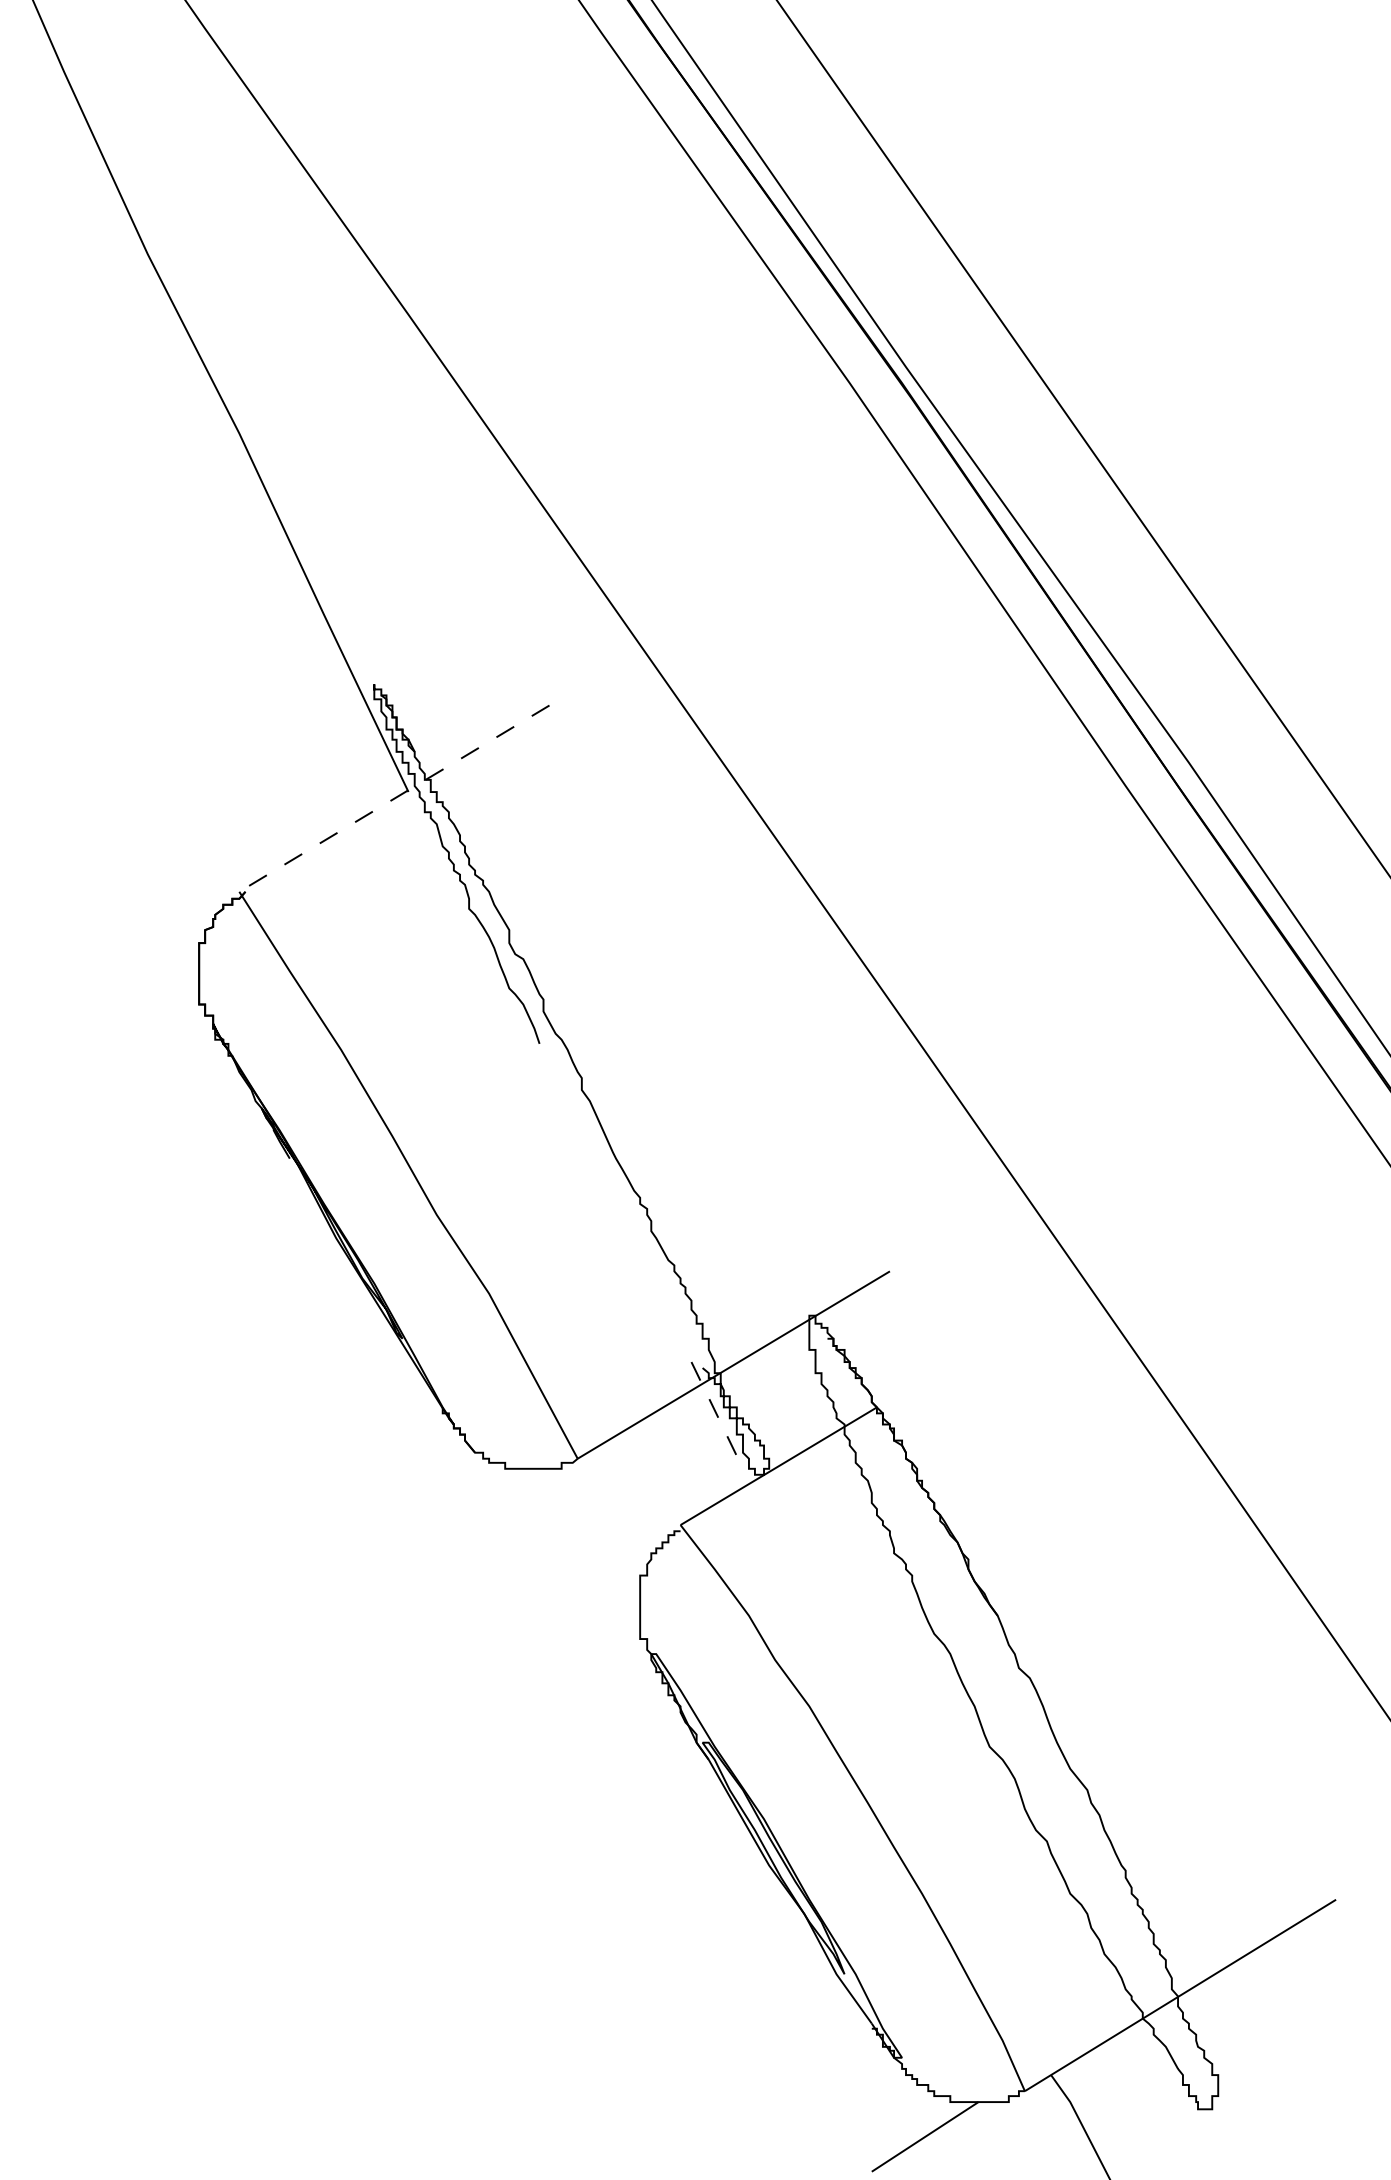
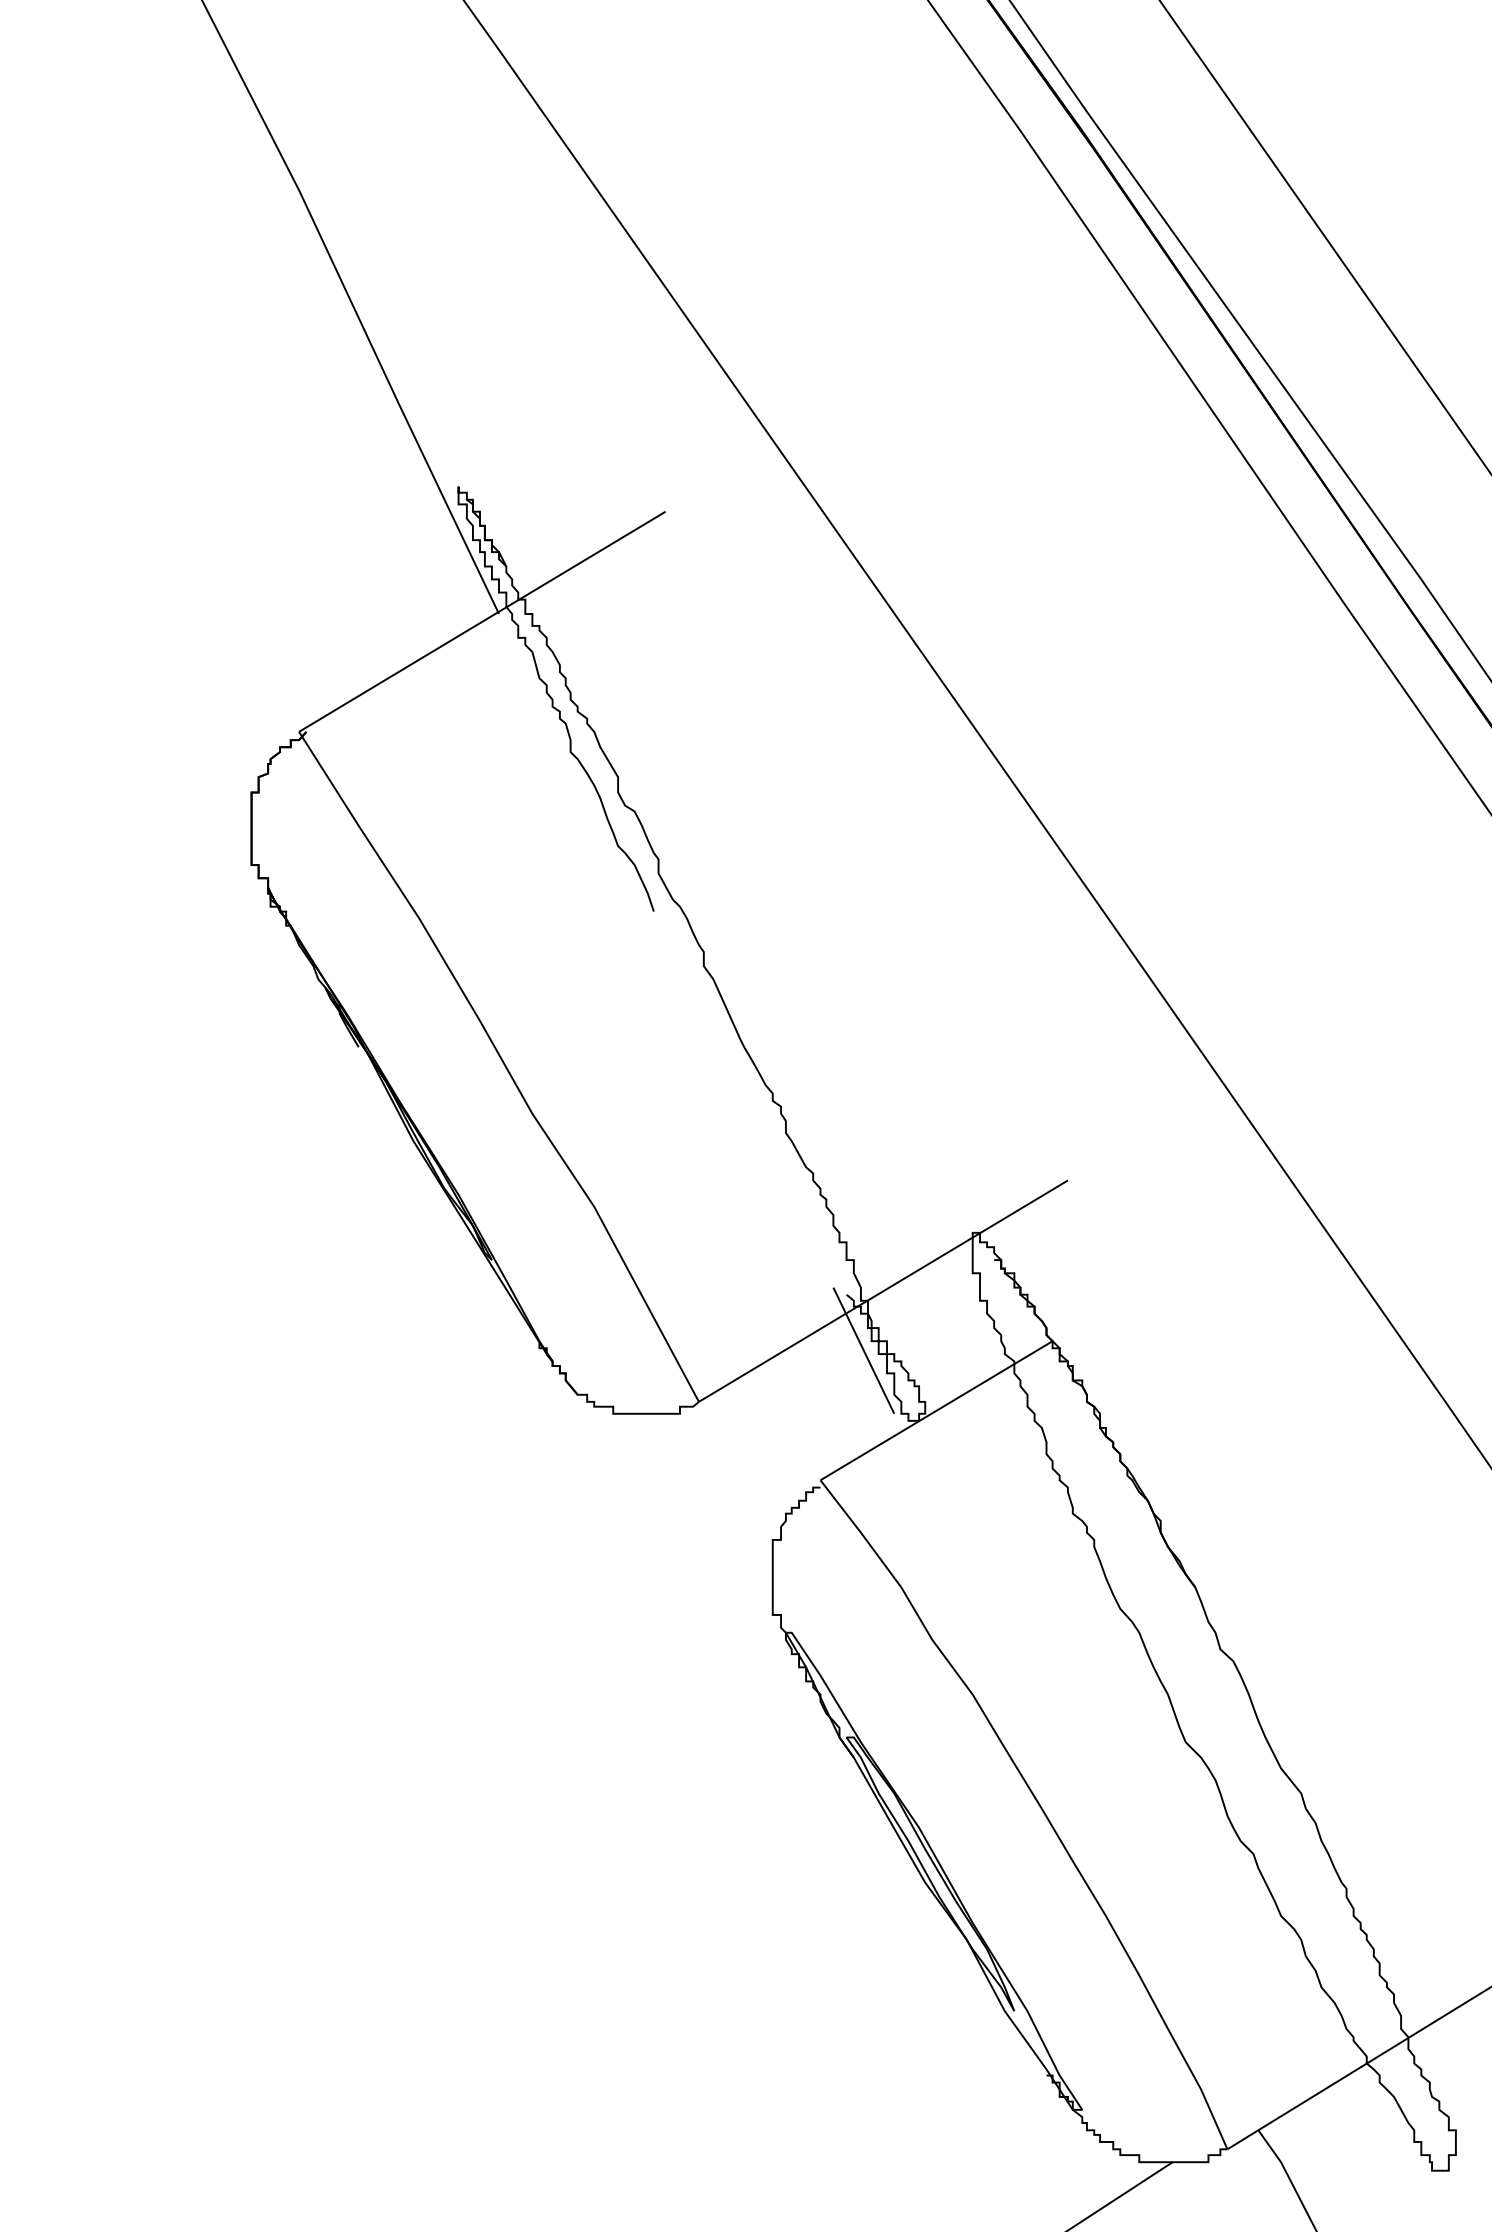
line: (394, 798) -> (482, 621), dashed -> solid
line: (717, 1415) -> (864, 1350), dashed -> solid

